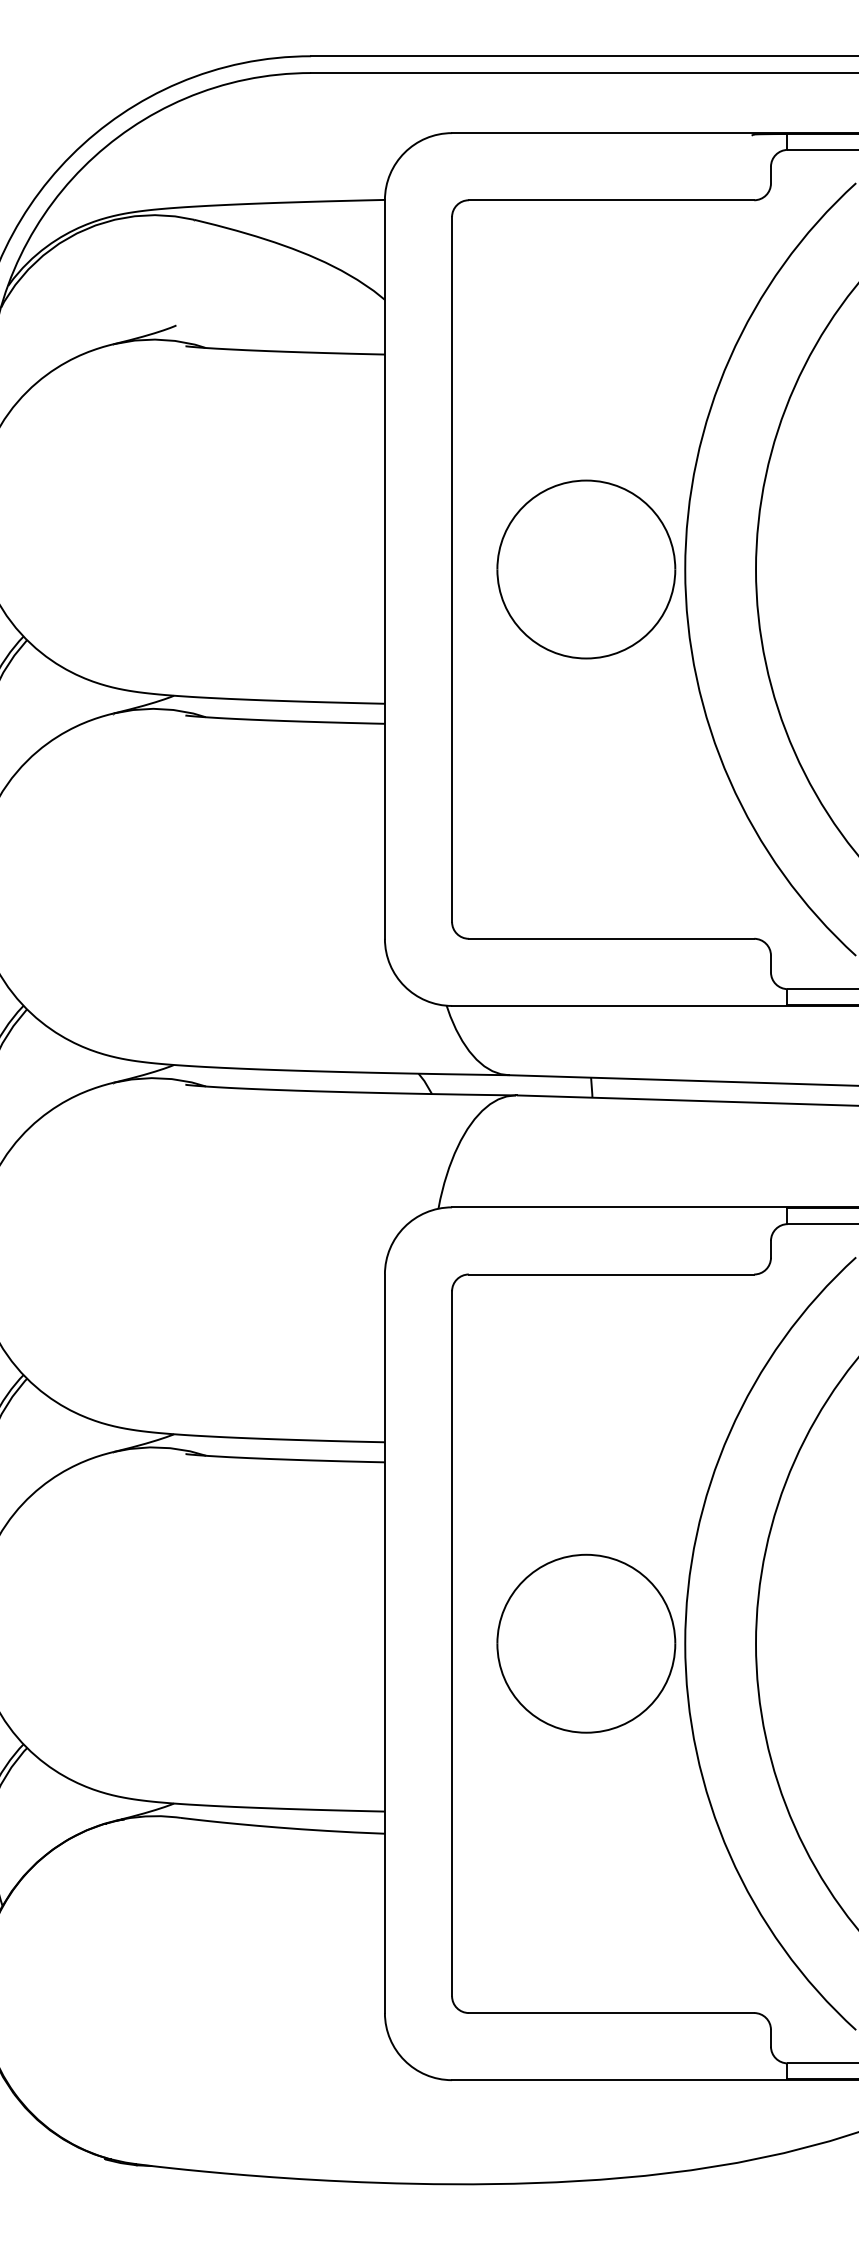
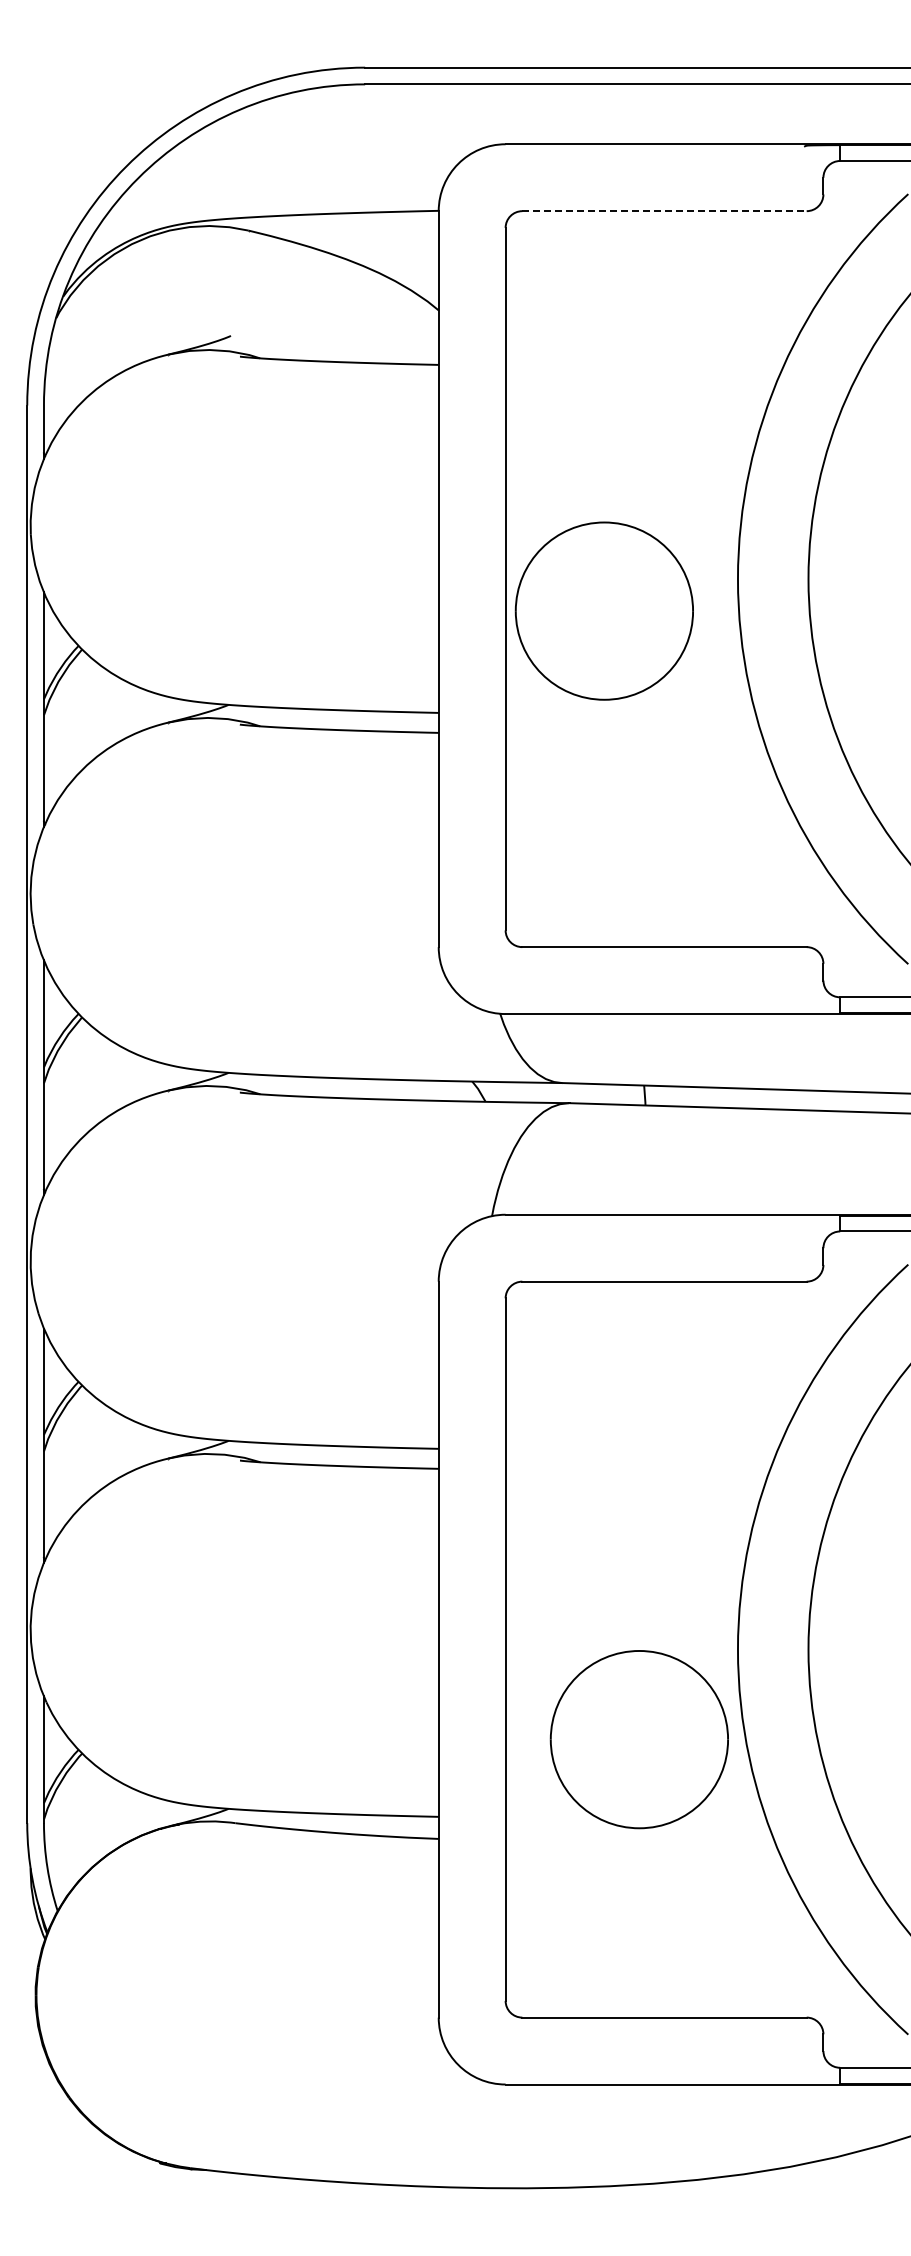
line: (612, 200) -> (665, 211), solid -> dashed
part: (585, 568) -> (603, 610), moved
part: (585, 1643) -> (638, 1739), moved

